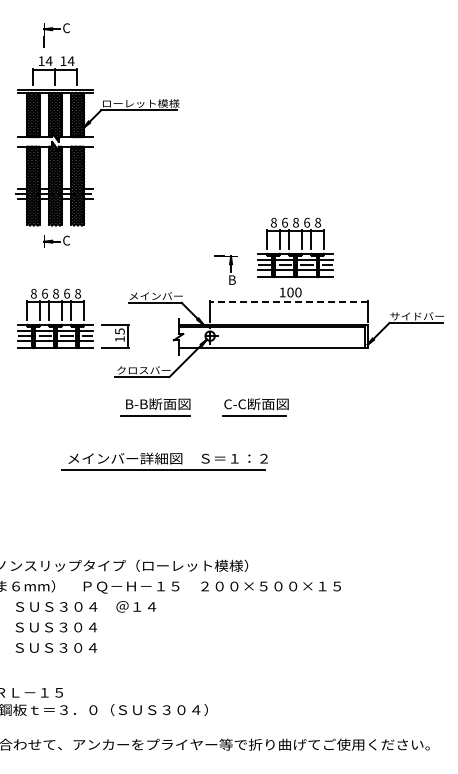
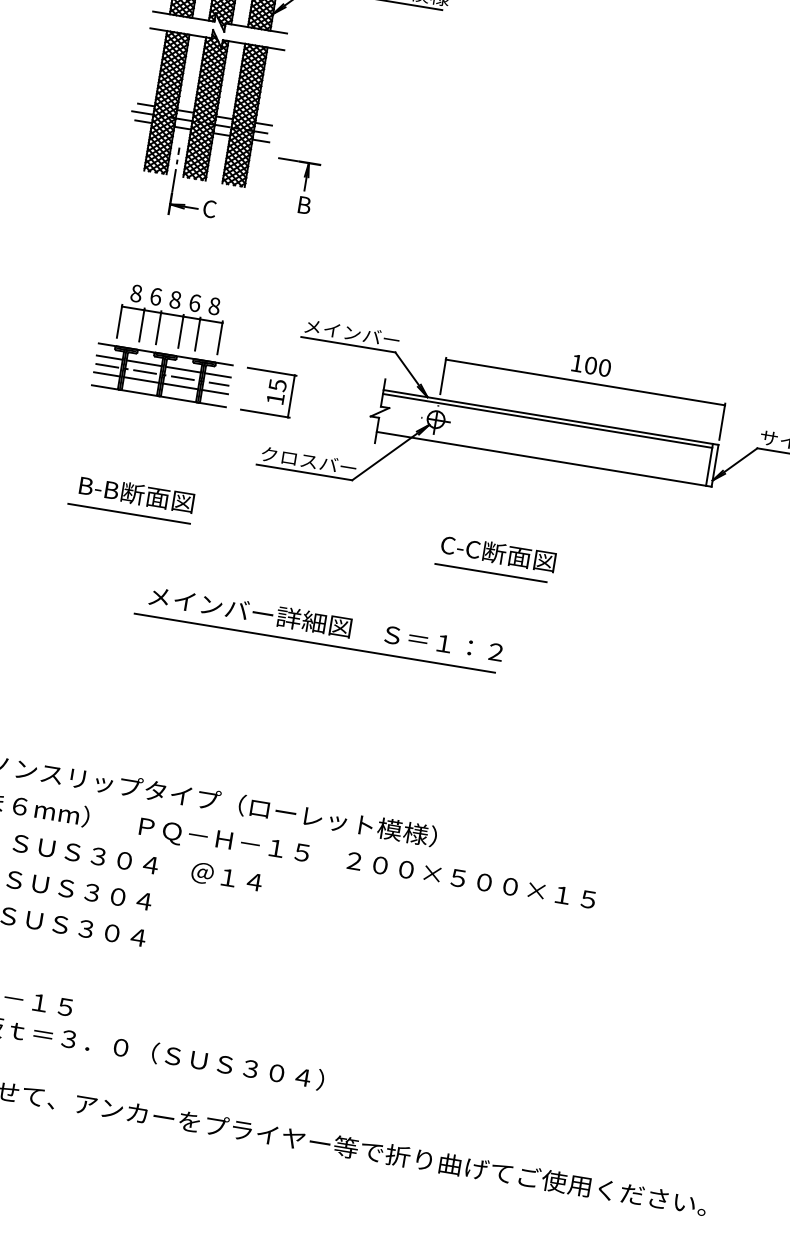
line: (44, 222) -> (175, 170), added
part: (295, 247) -> (612, 287), removed
part: (225, 269) -> (295, 184), moved
line: (288, 302) -> (584, 382), dashed -> solid
part: (155, 407) -> (131, 499), moved

